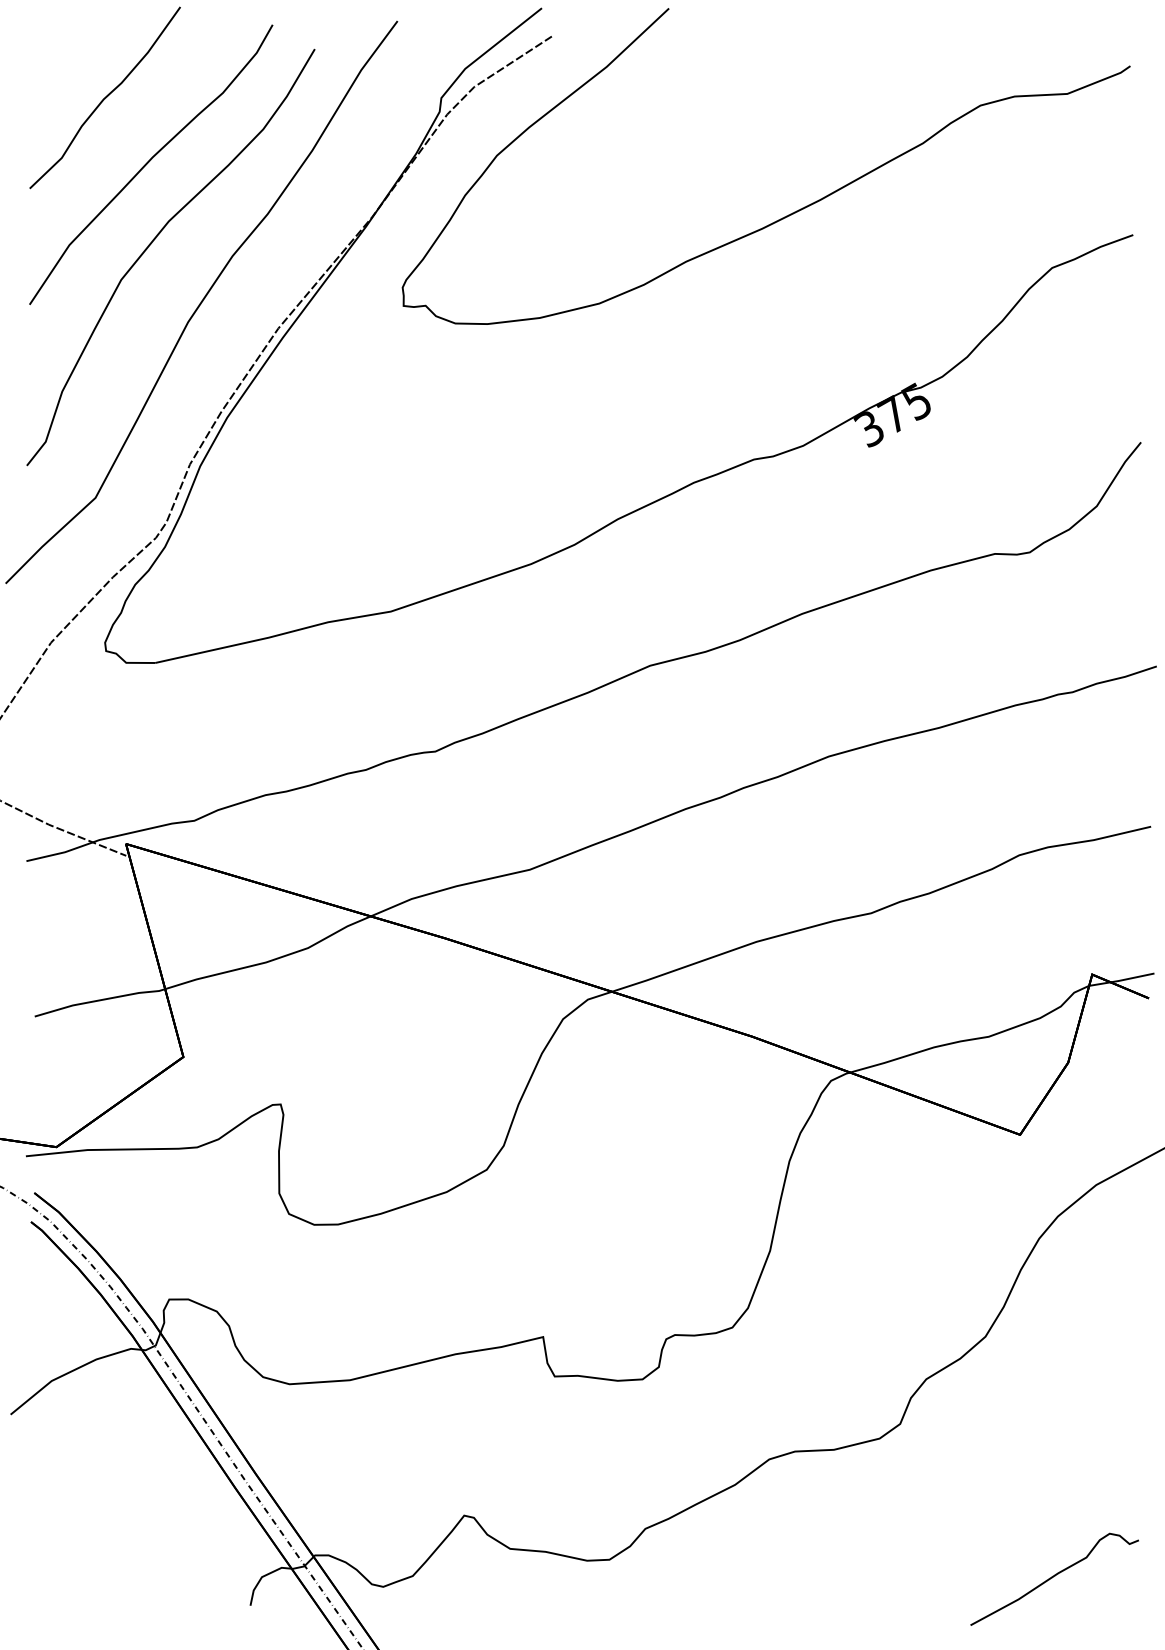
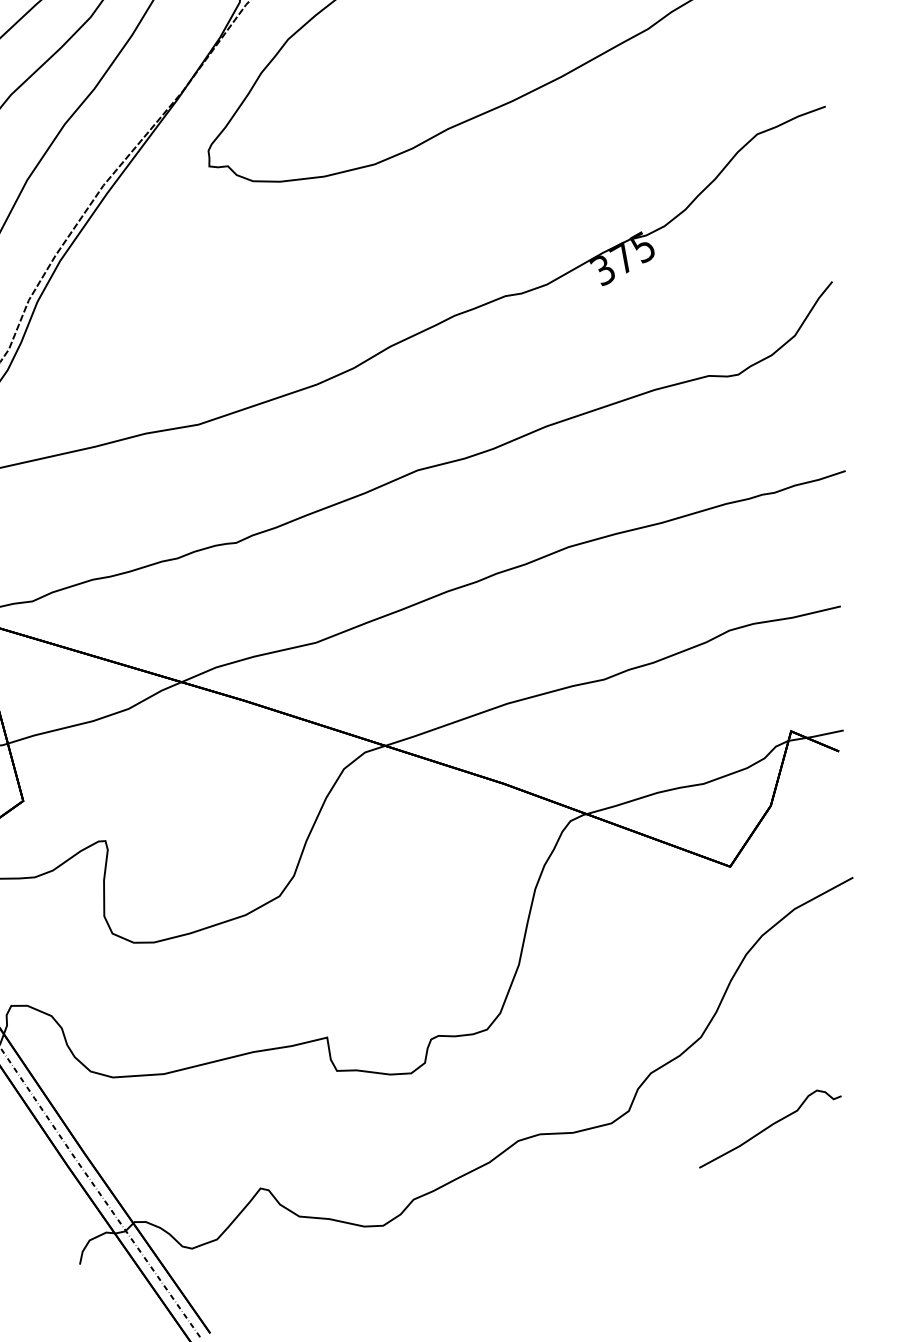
curve: (1053, 1577) -> (769, 1127), moved

